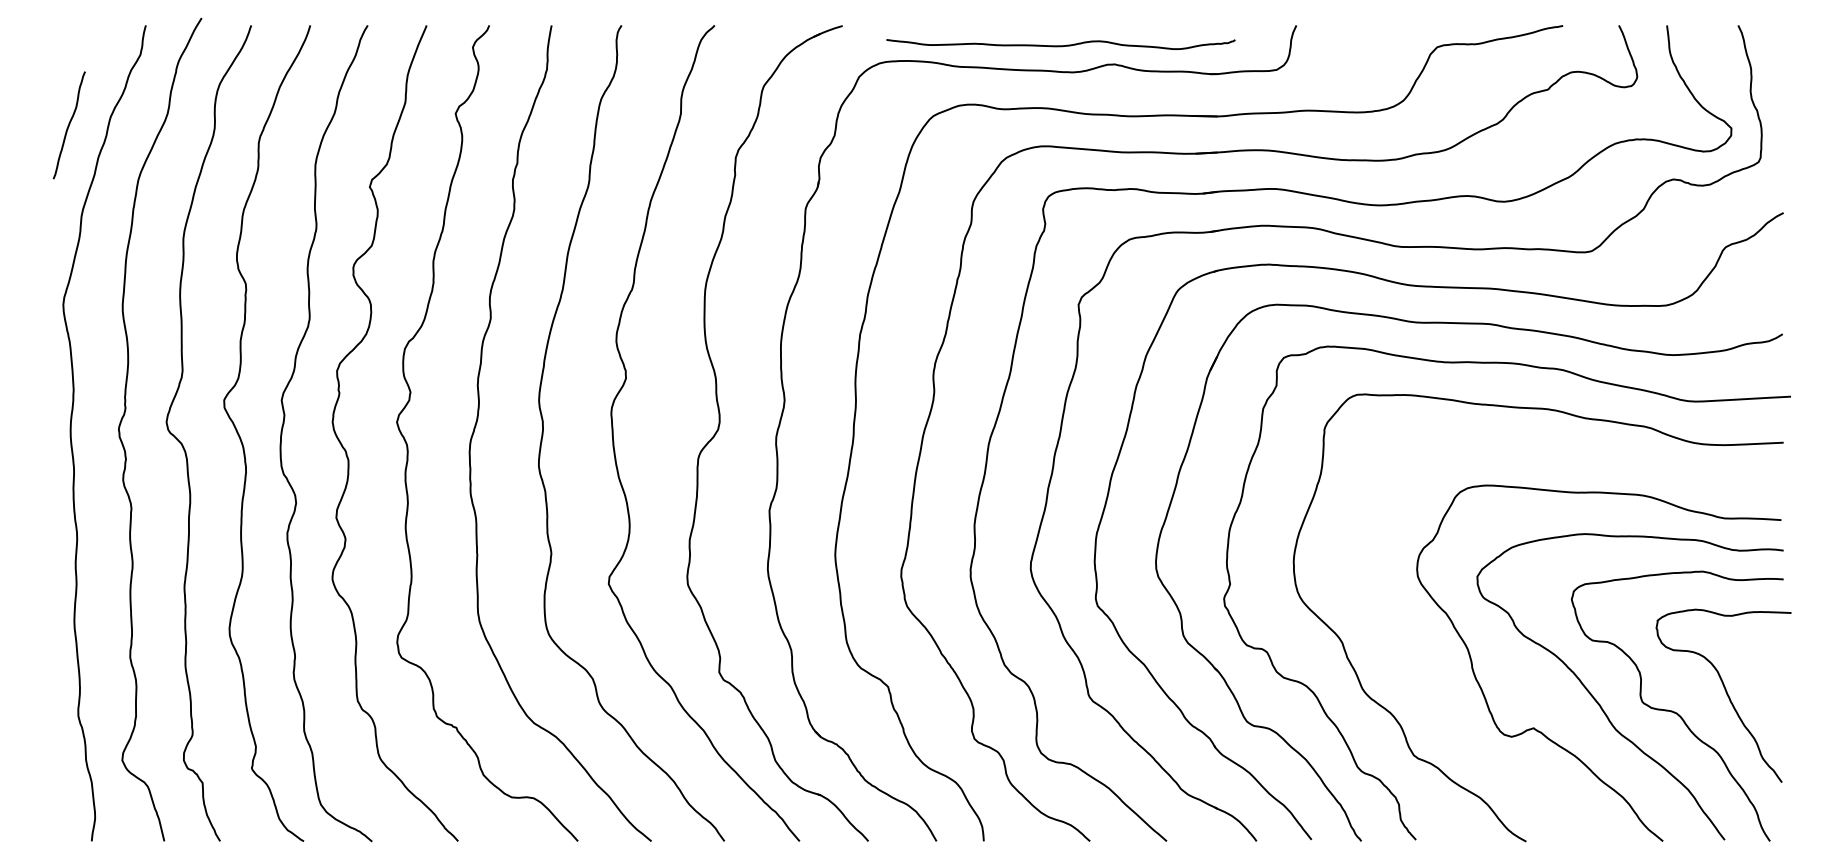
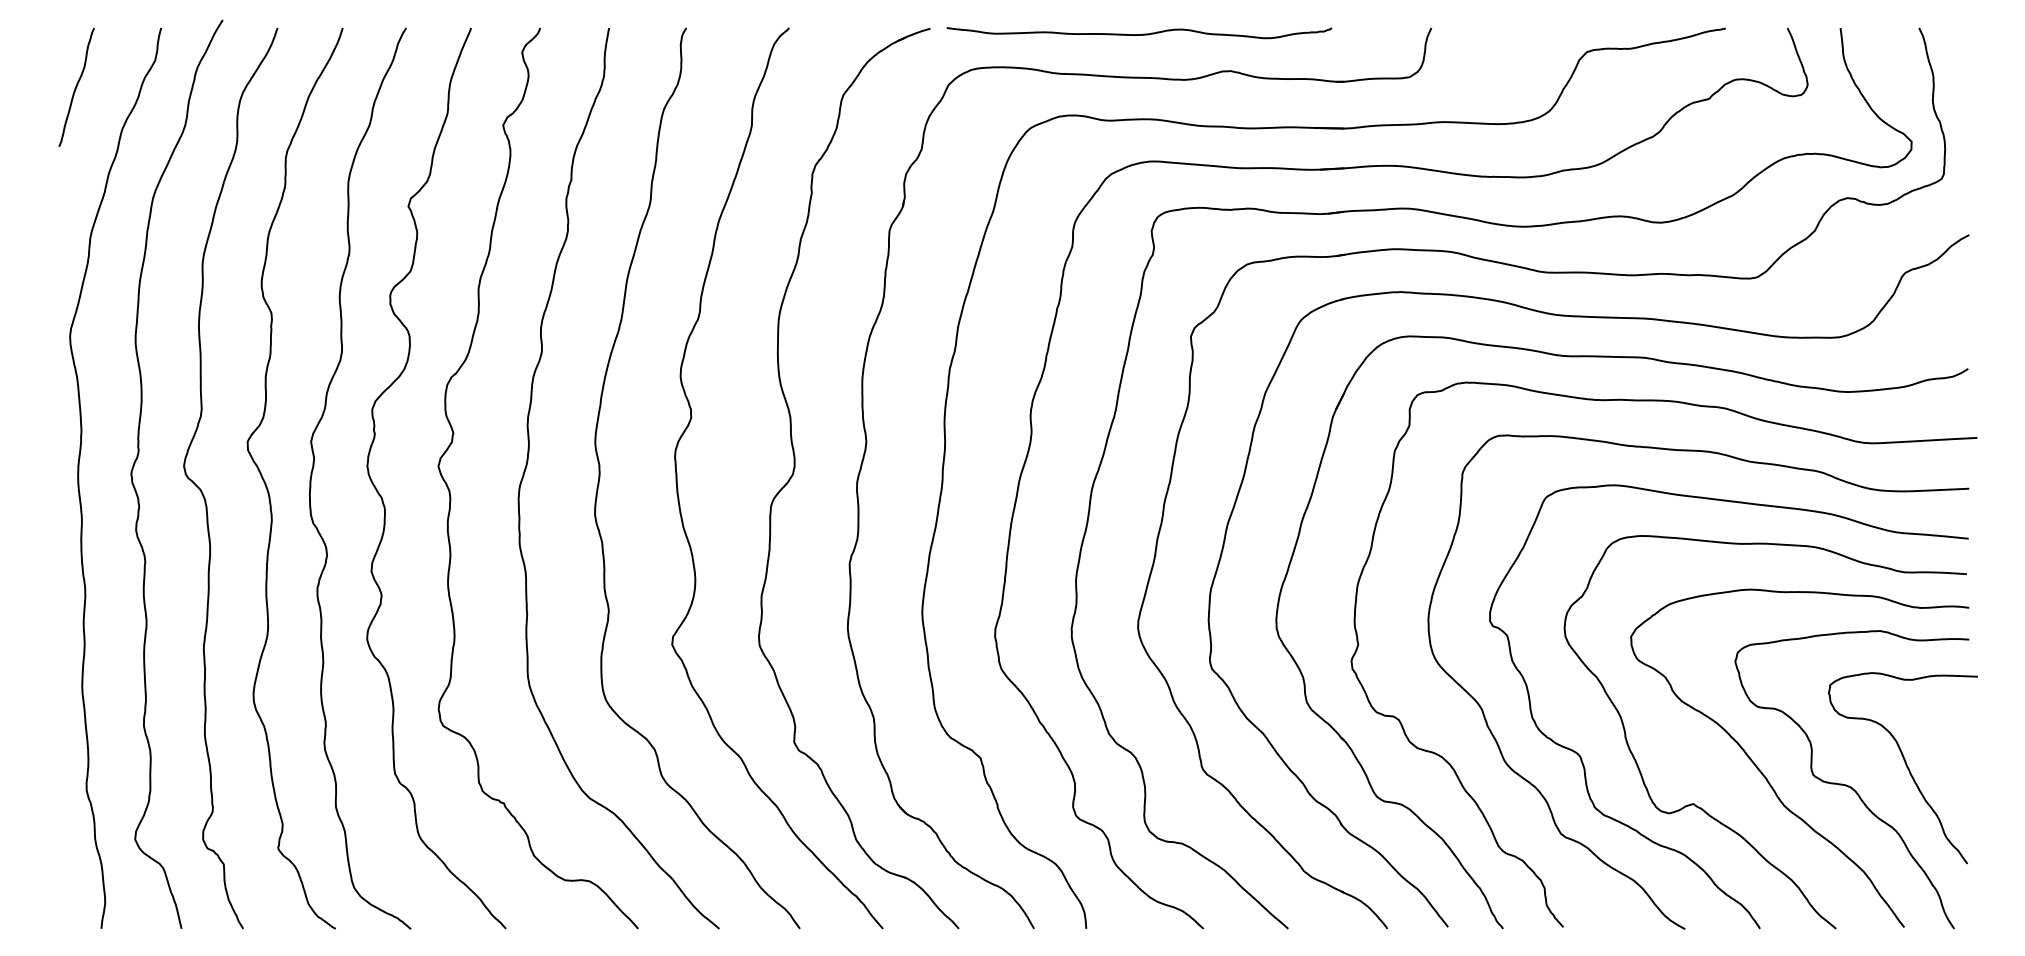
curve: (1061, 45) -> (1139, 34), moved
curve: (69, 124) -> (76, 86), moved
curve: (1517, 769) -> (1675, 849), added

